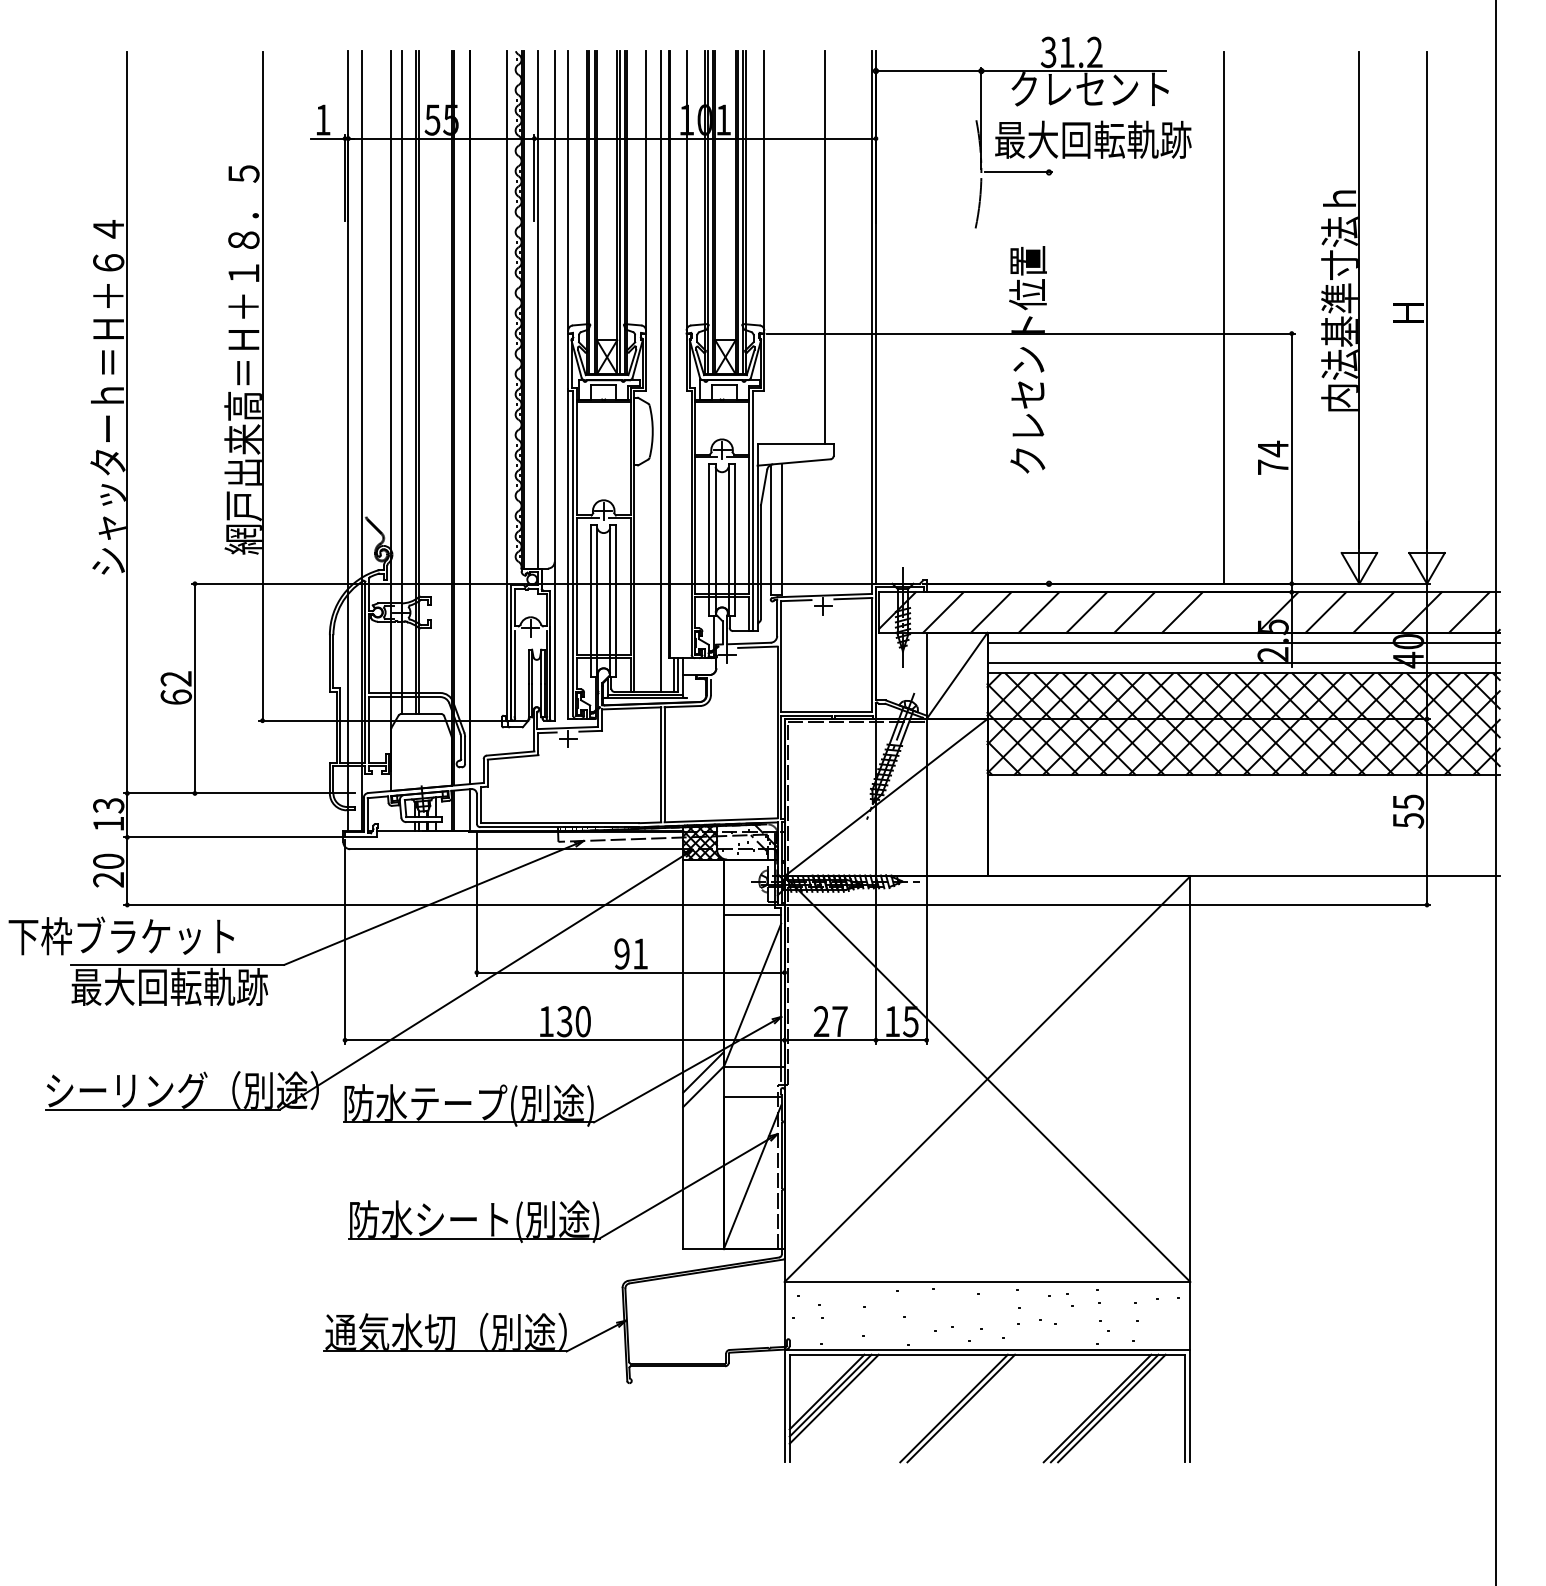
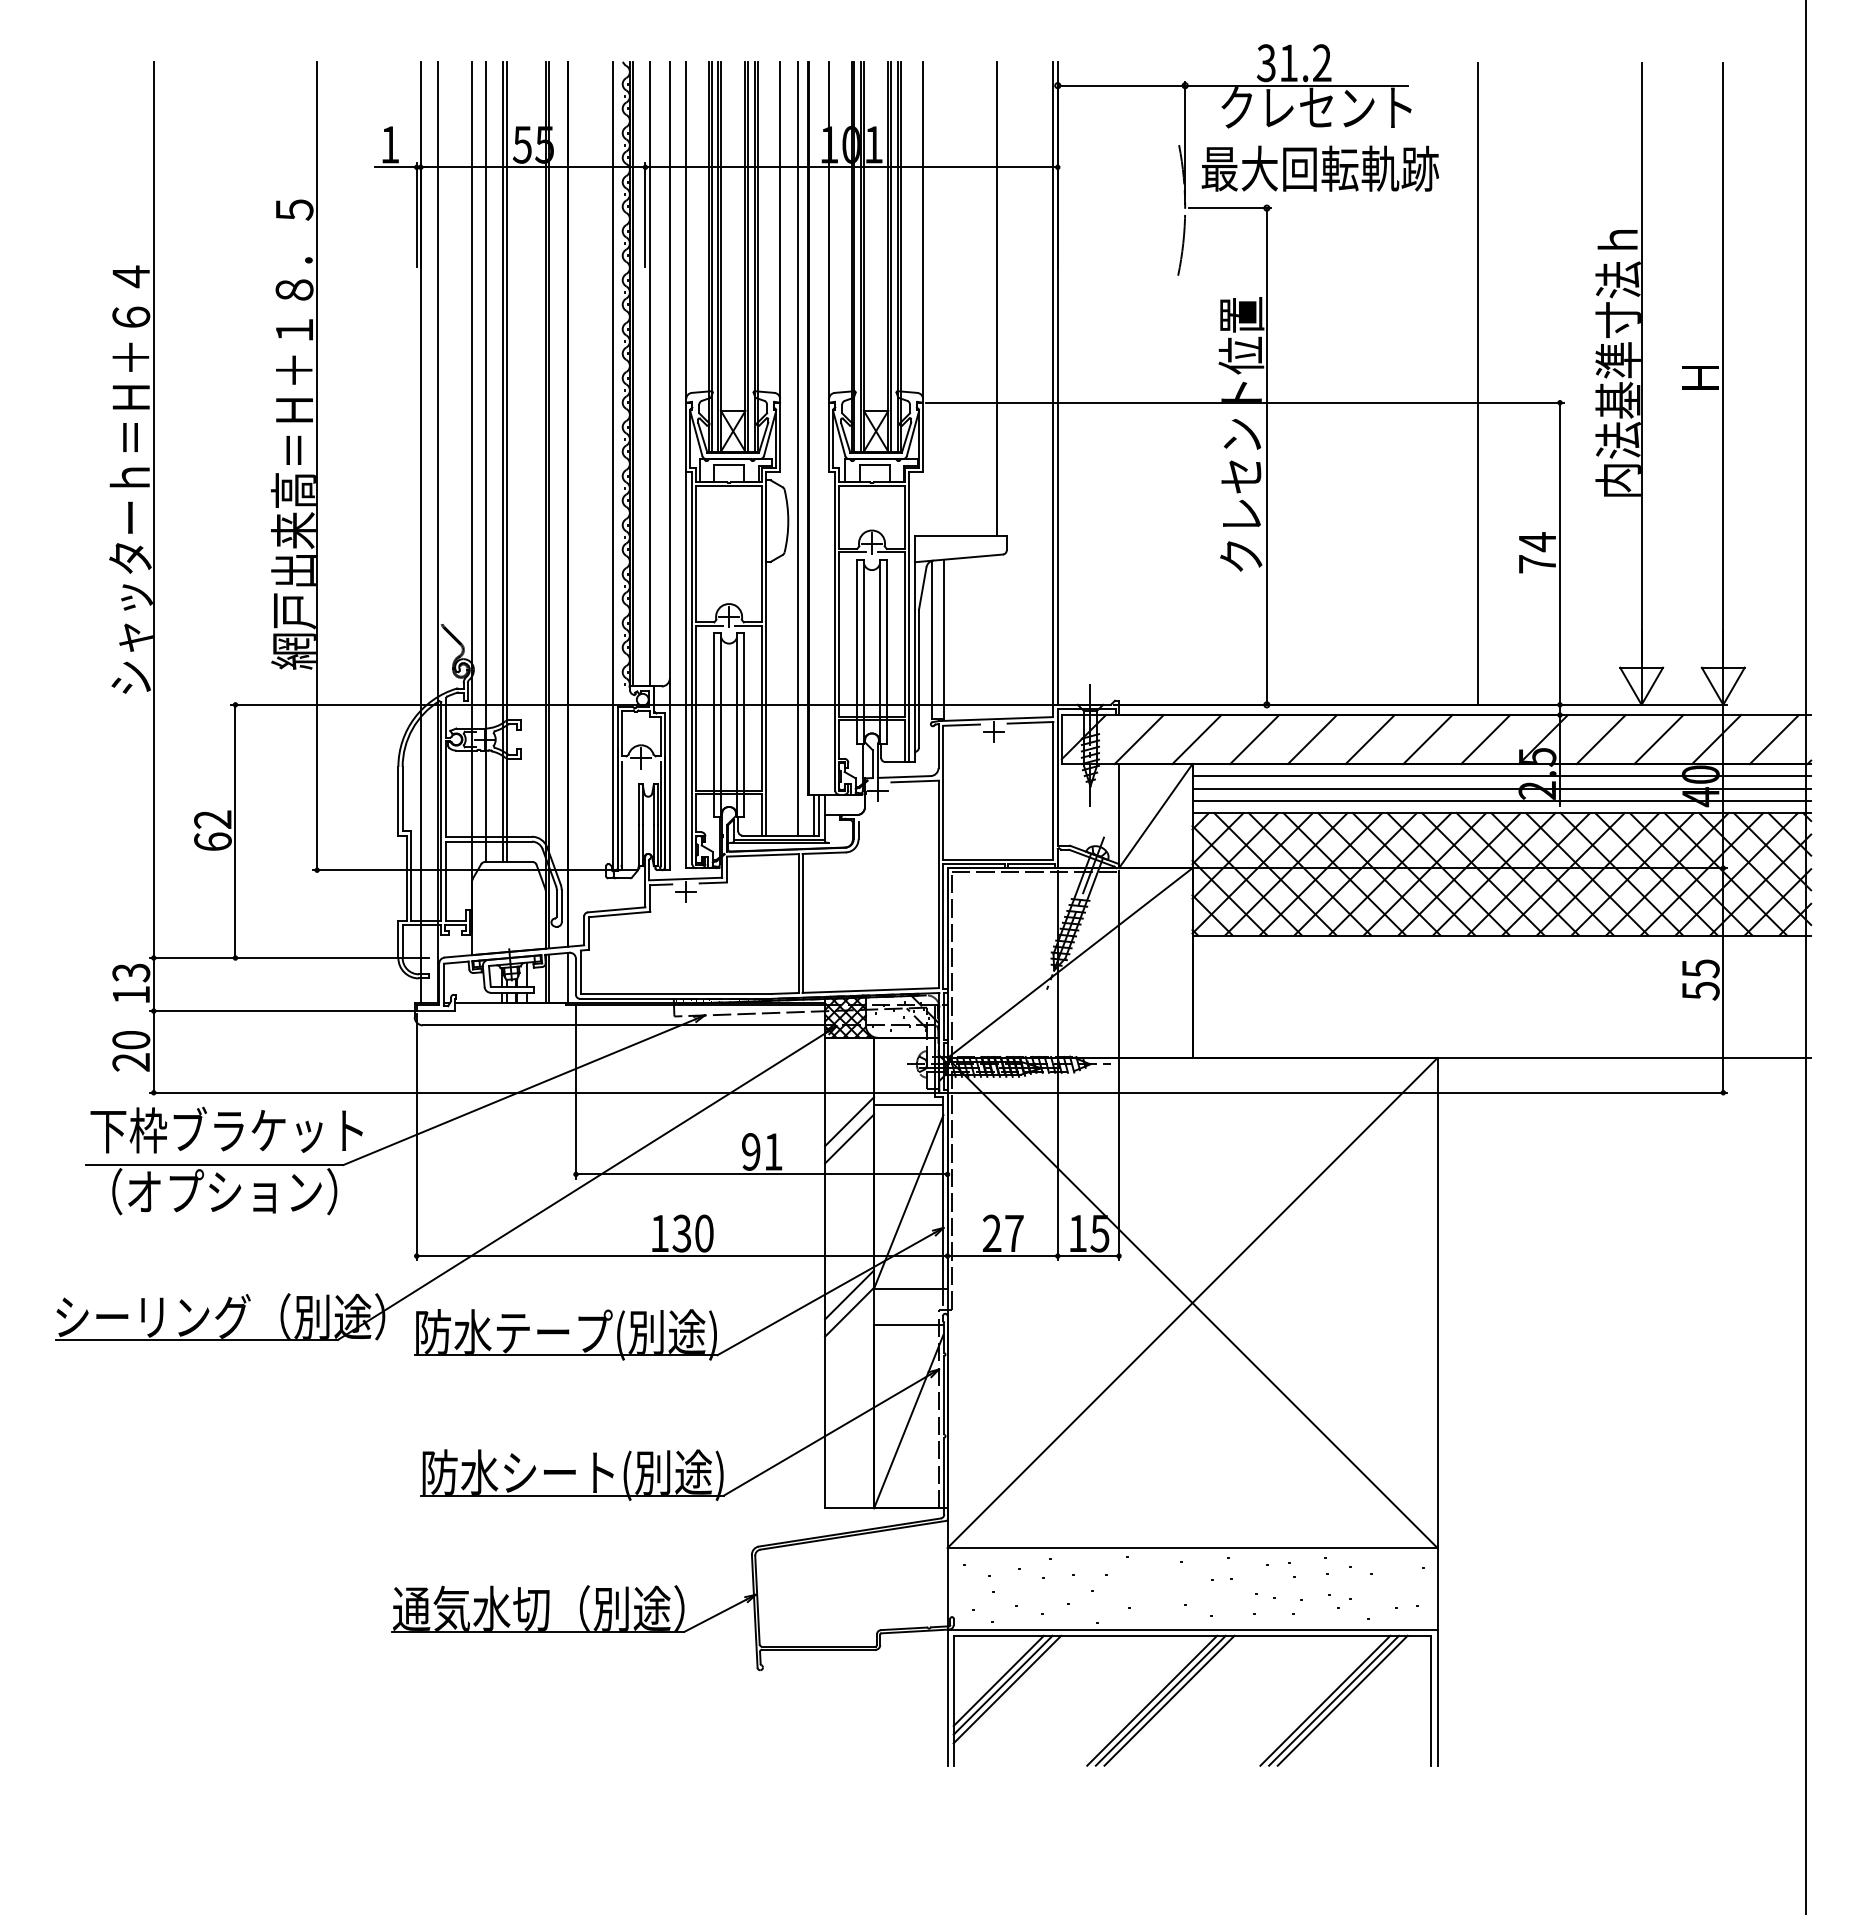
line: (1048, 378) -> (1266, 456), added
line: (1230, 612) -> (1485, 739), added
line: (1243, 653) -> (1501, 788), added
line: (703, 928) -> (849, 1121), added
text: (121, 935) -> (226, 1129), moved
line: (703, 942) -> (849, 1138), added
text: (175, 986) -> (211, 1191), 最大回転軌跡 -> （オプション）
line: (968, 1408) -> (1169, 1700), added

